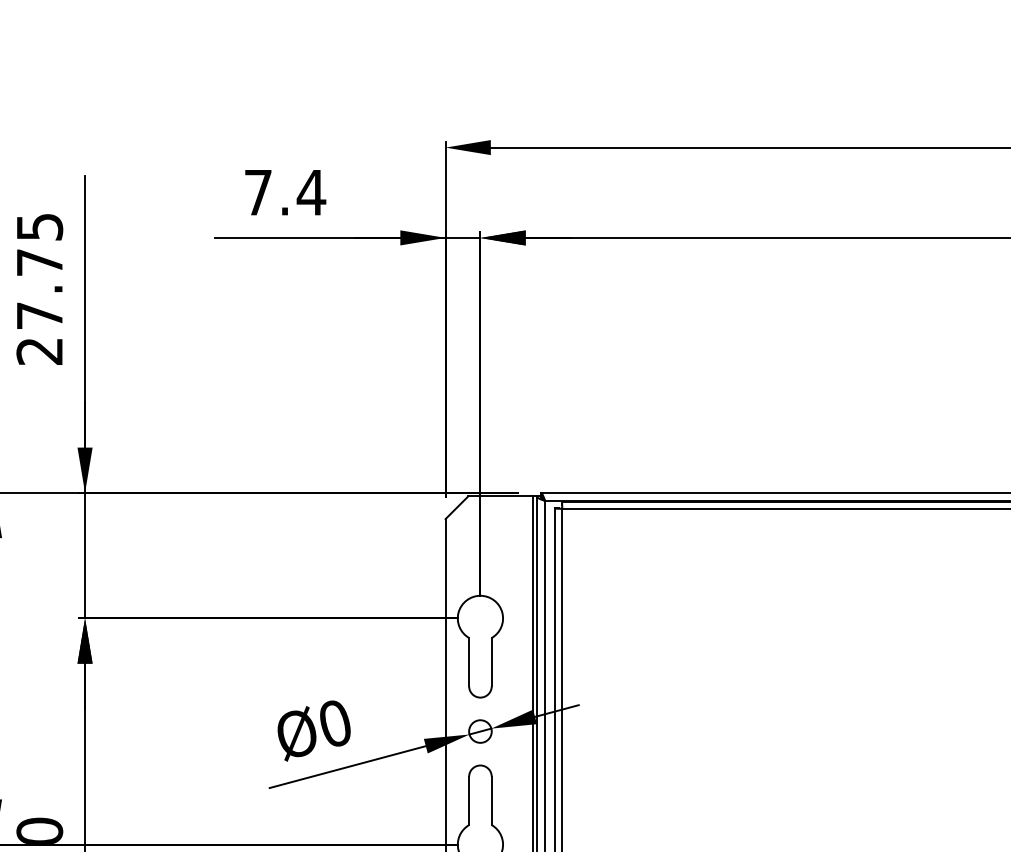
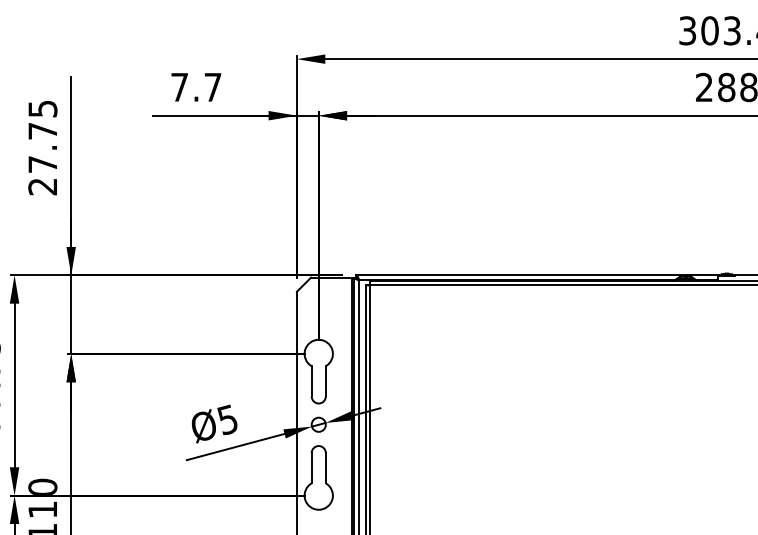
text: (310, 192) -> (212, 87), 7.4 -> 7.7
text: (334, 723) -> (227, 419), Ø0 -> Ø5

